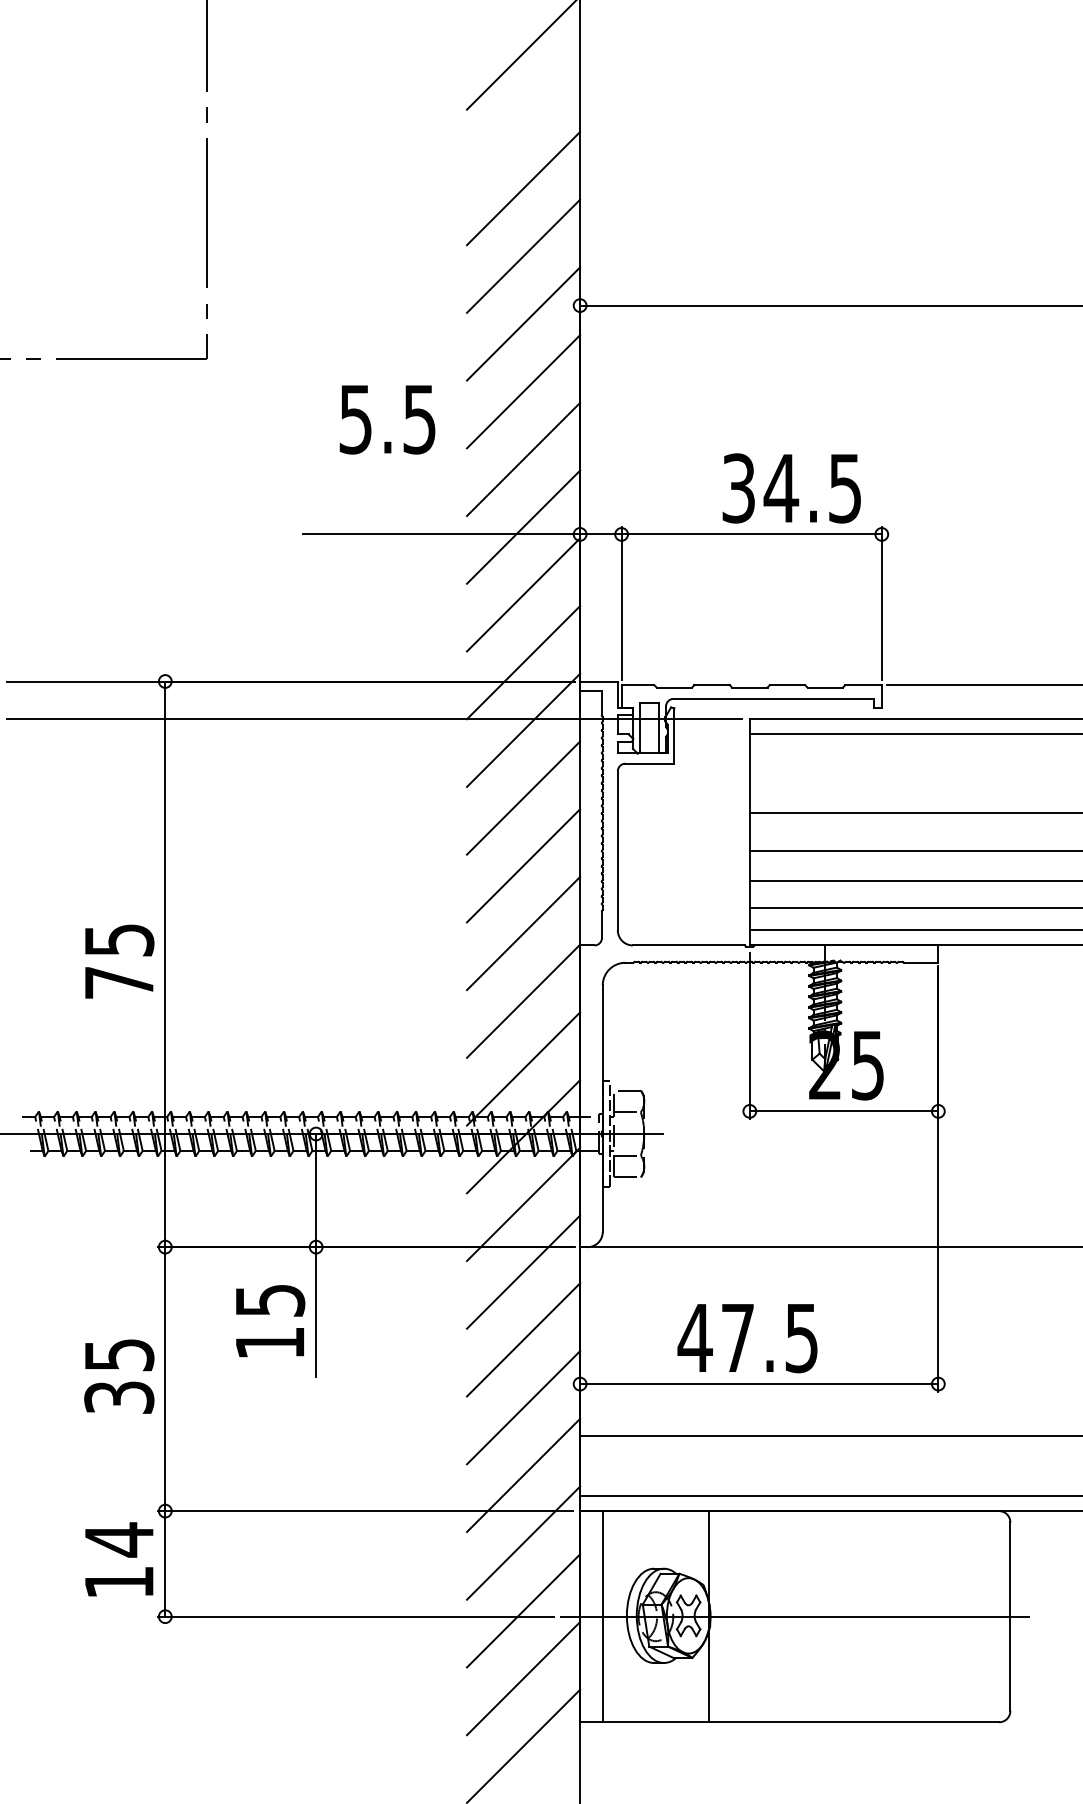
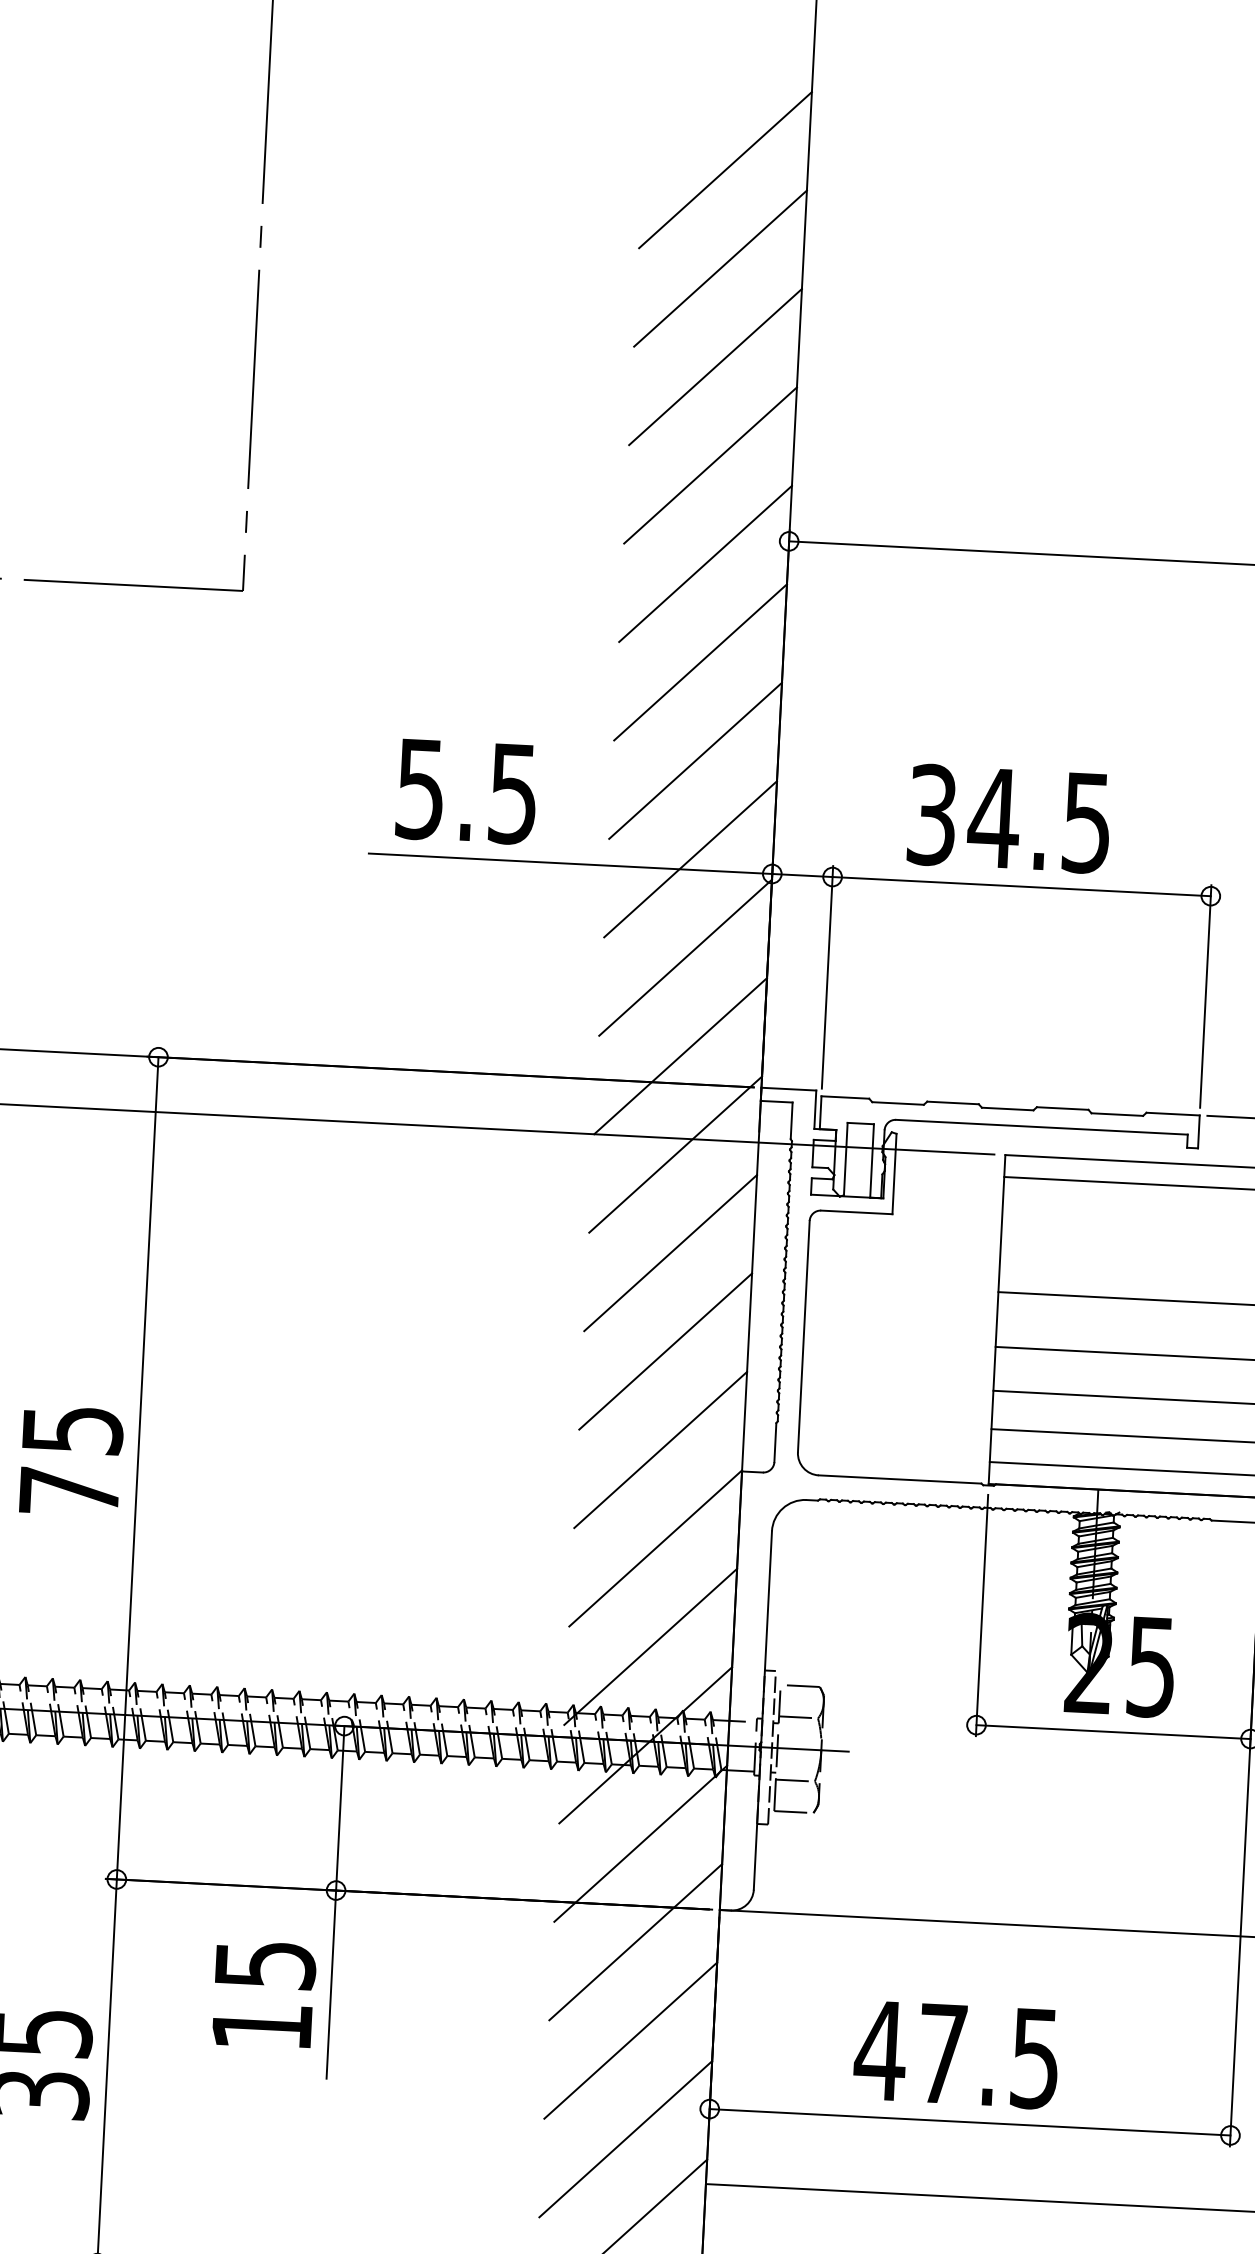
line: (523, 120) -> (720, 268), added
text: (387, 419) -> (466, 791), moved
text: (791, 488) -> (1008, 819), moved

